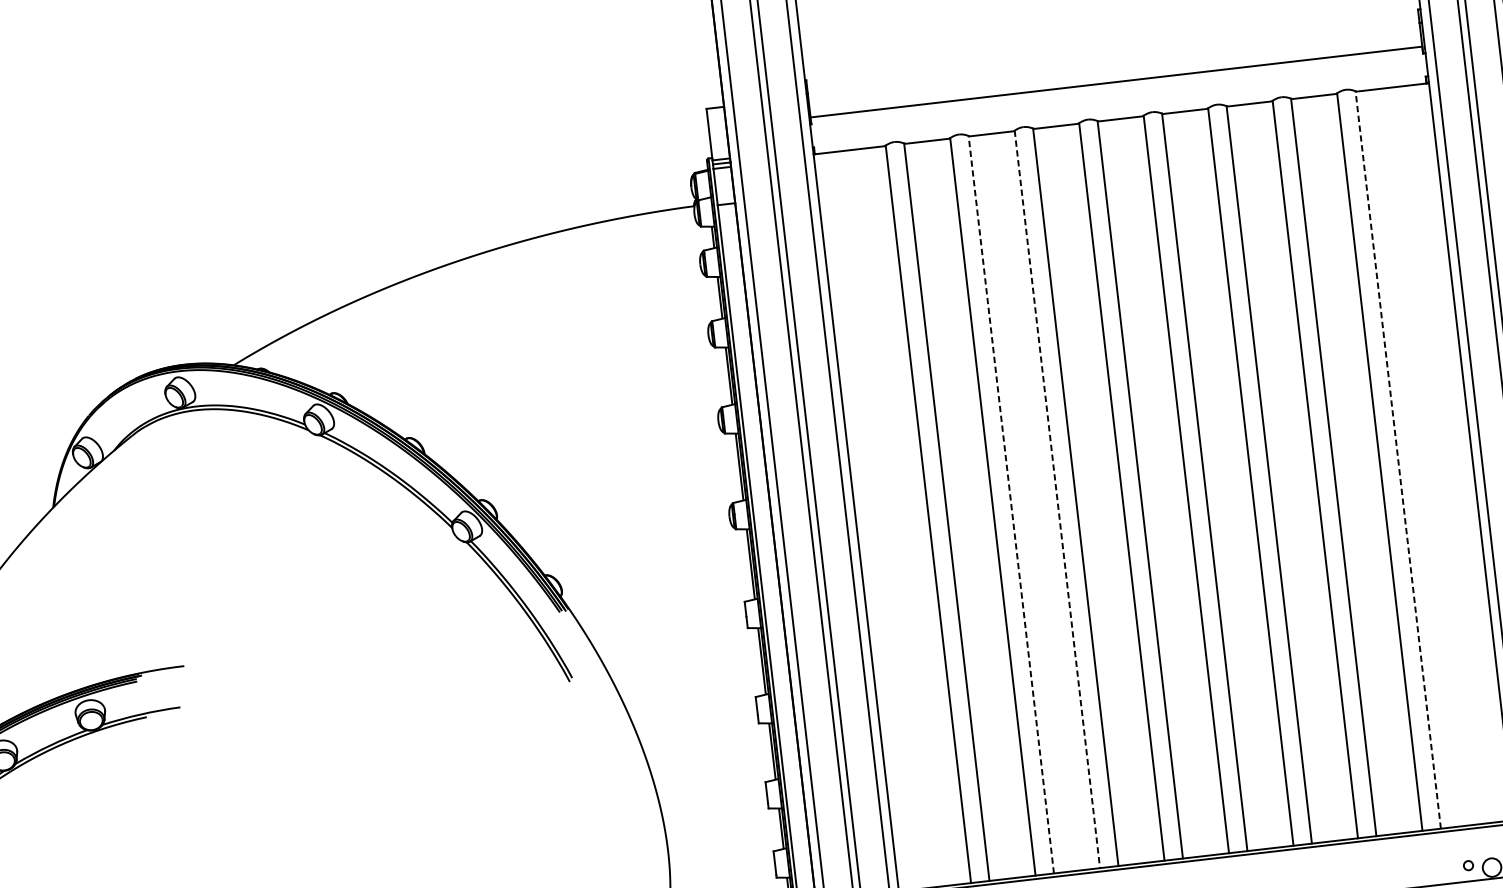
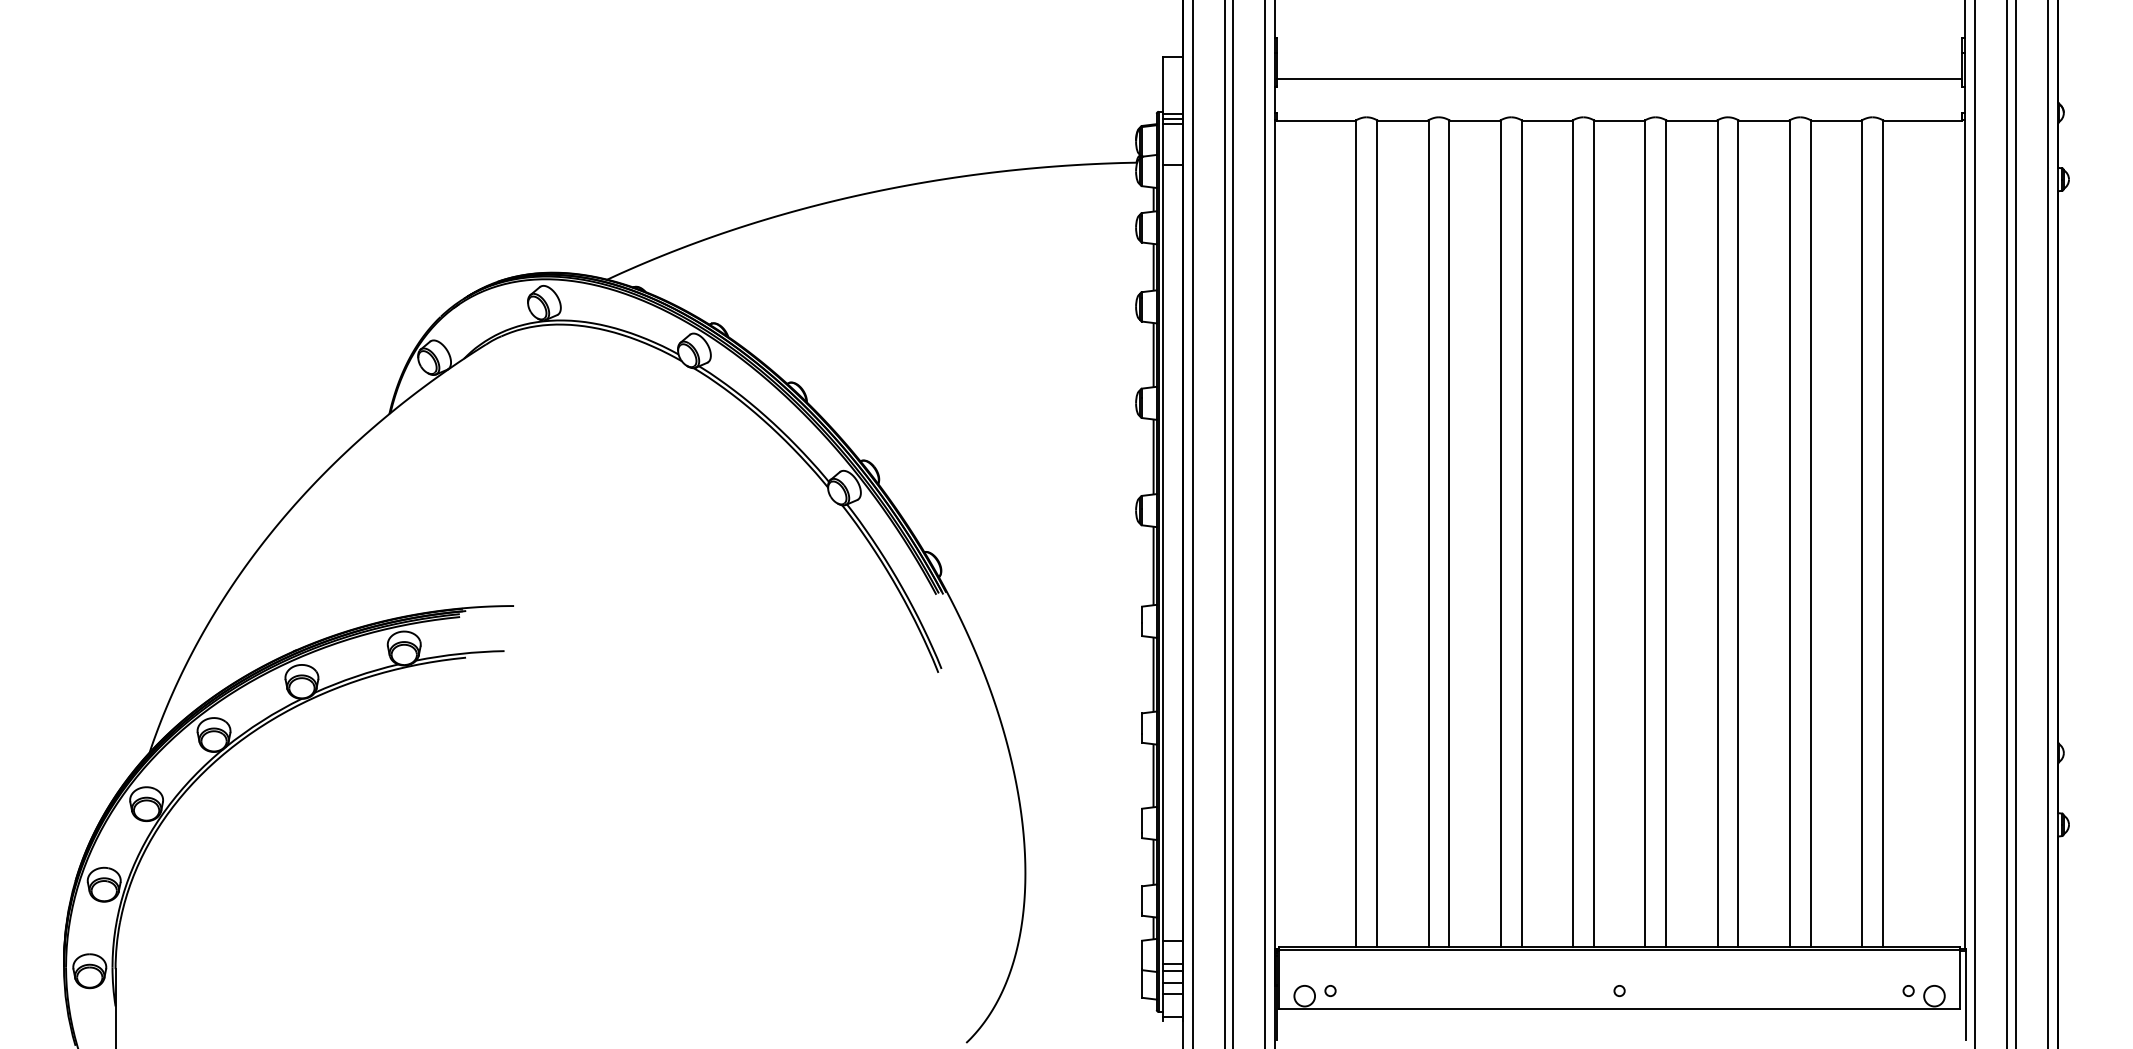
line: (1397, 459) -> (1882, 532), dashed -> solid
line: (1057, 499) -> (1500, 533), dashed -> solid
line: (1011, 503) -> (1449, 532), dashed -> solid

